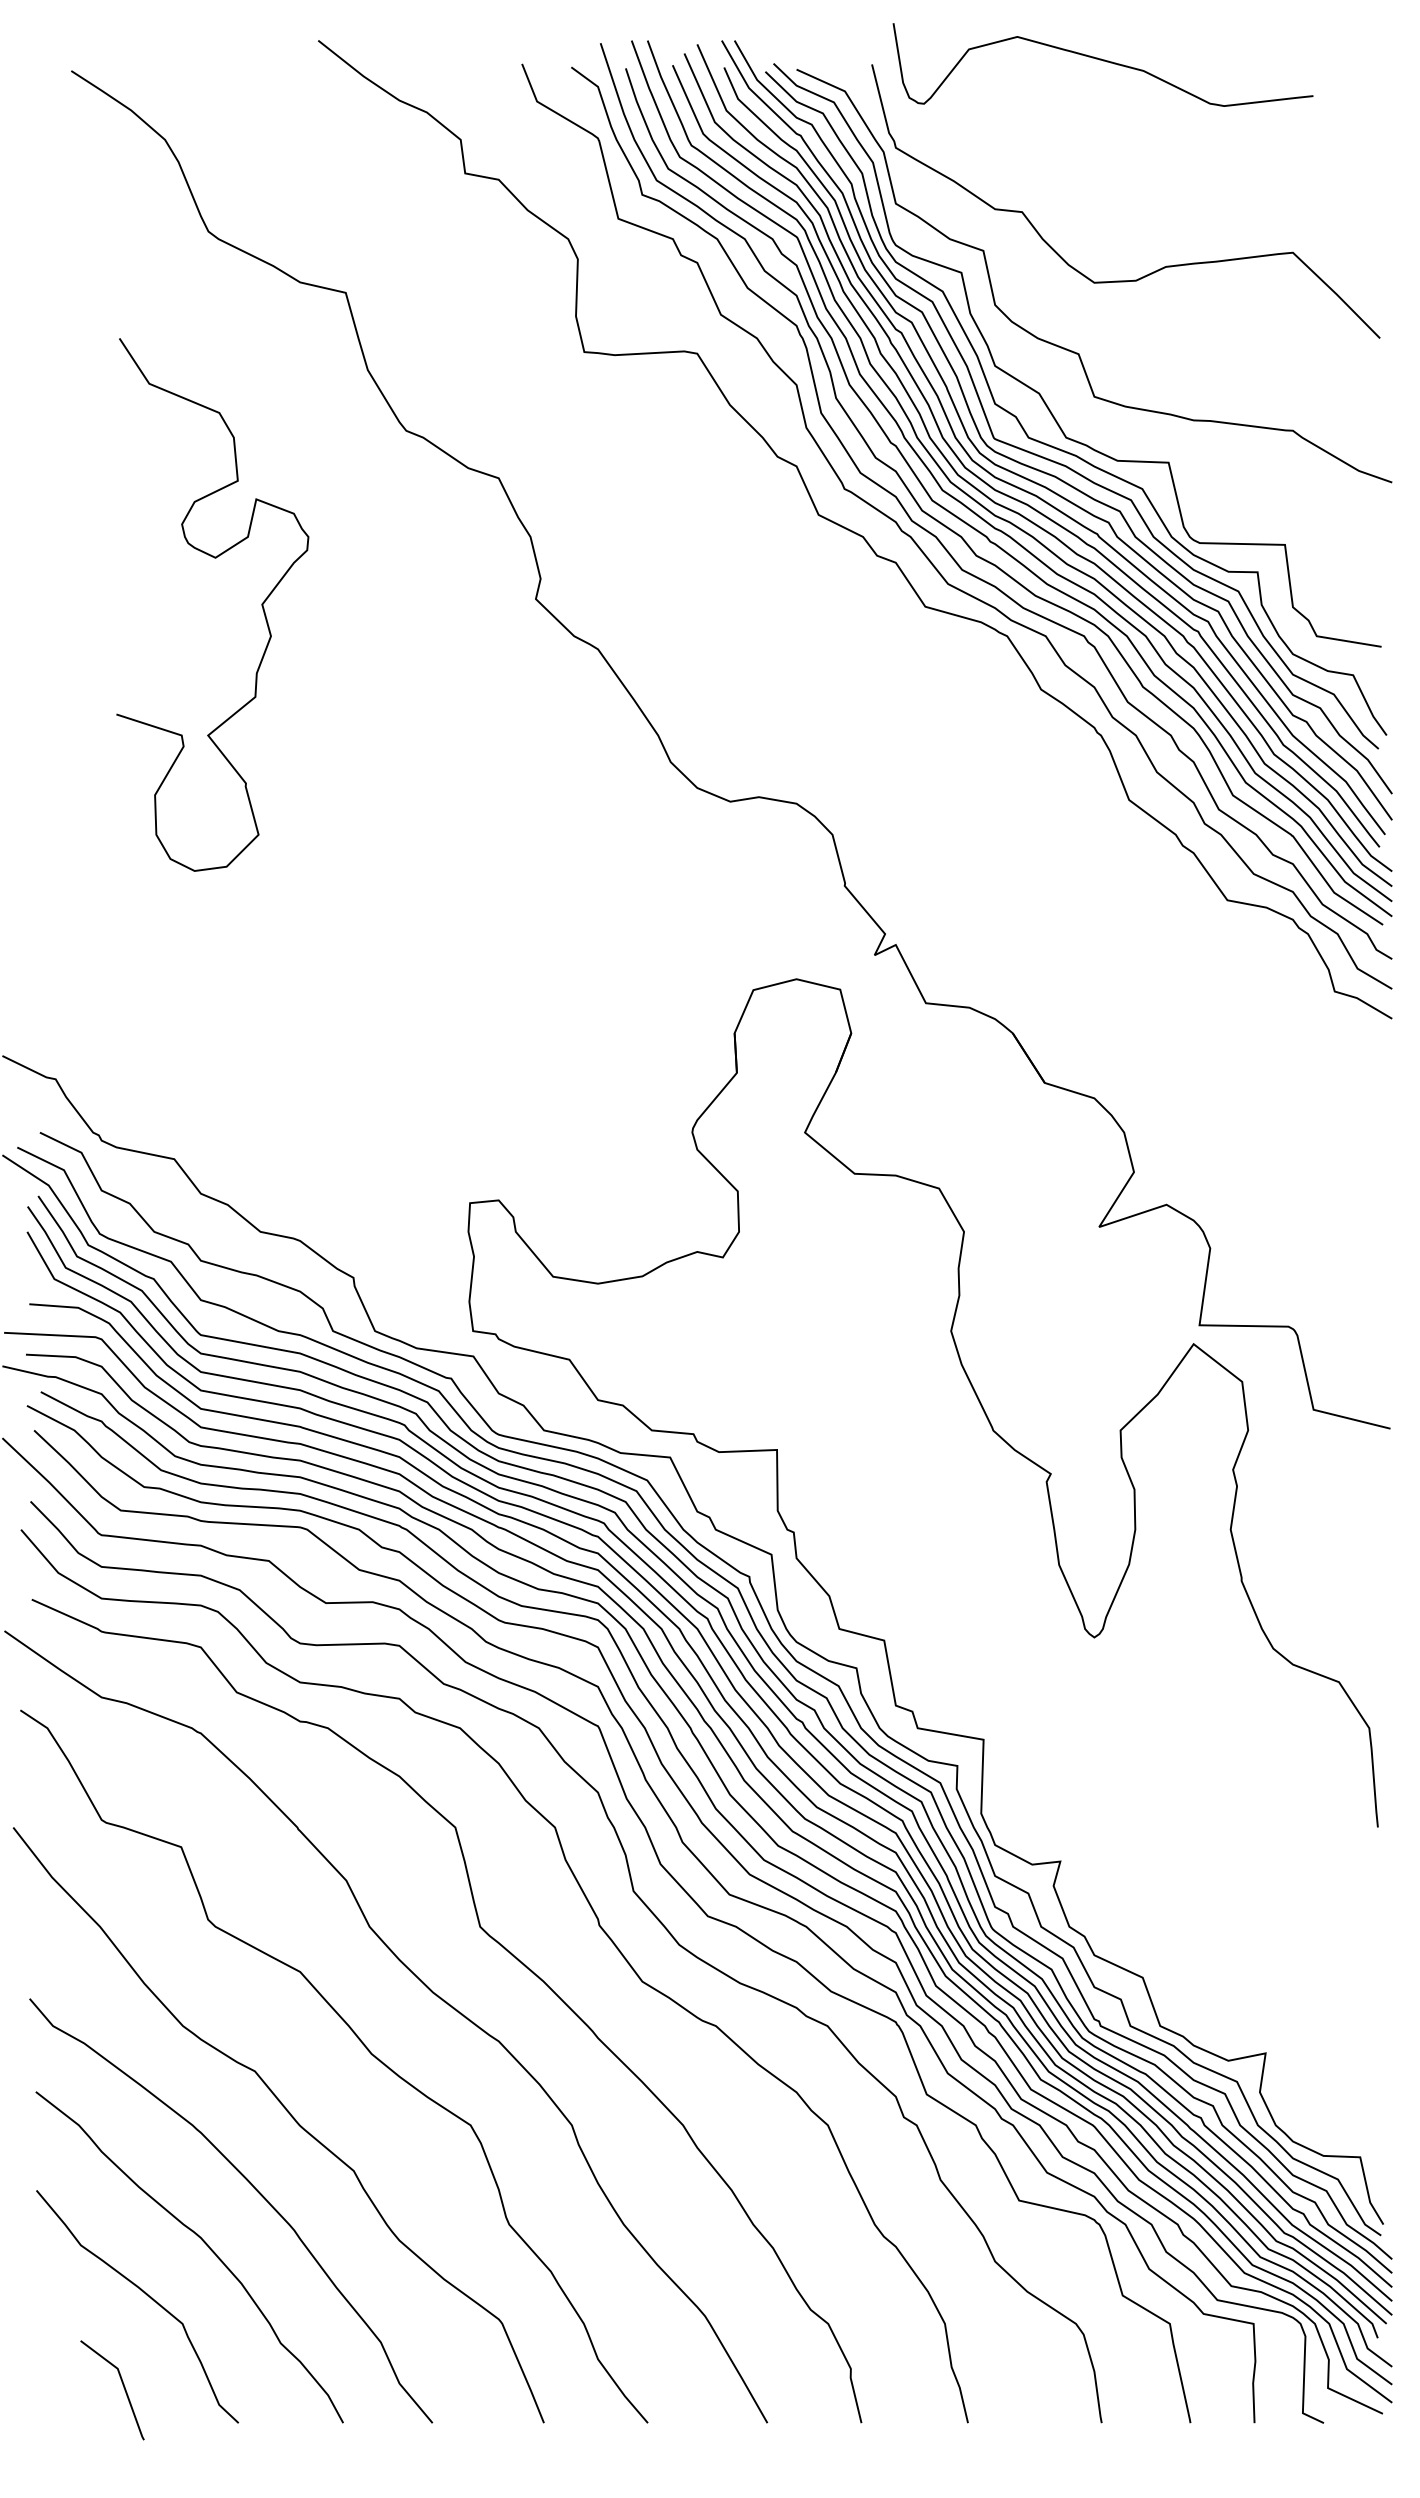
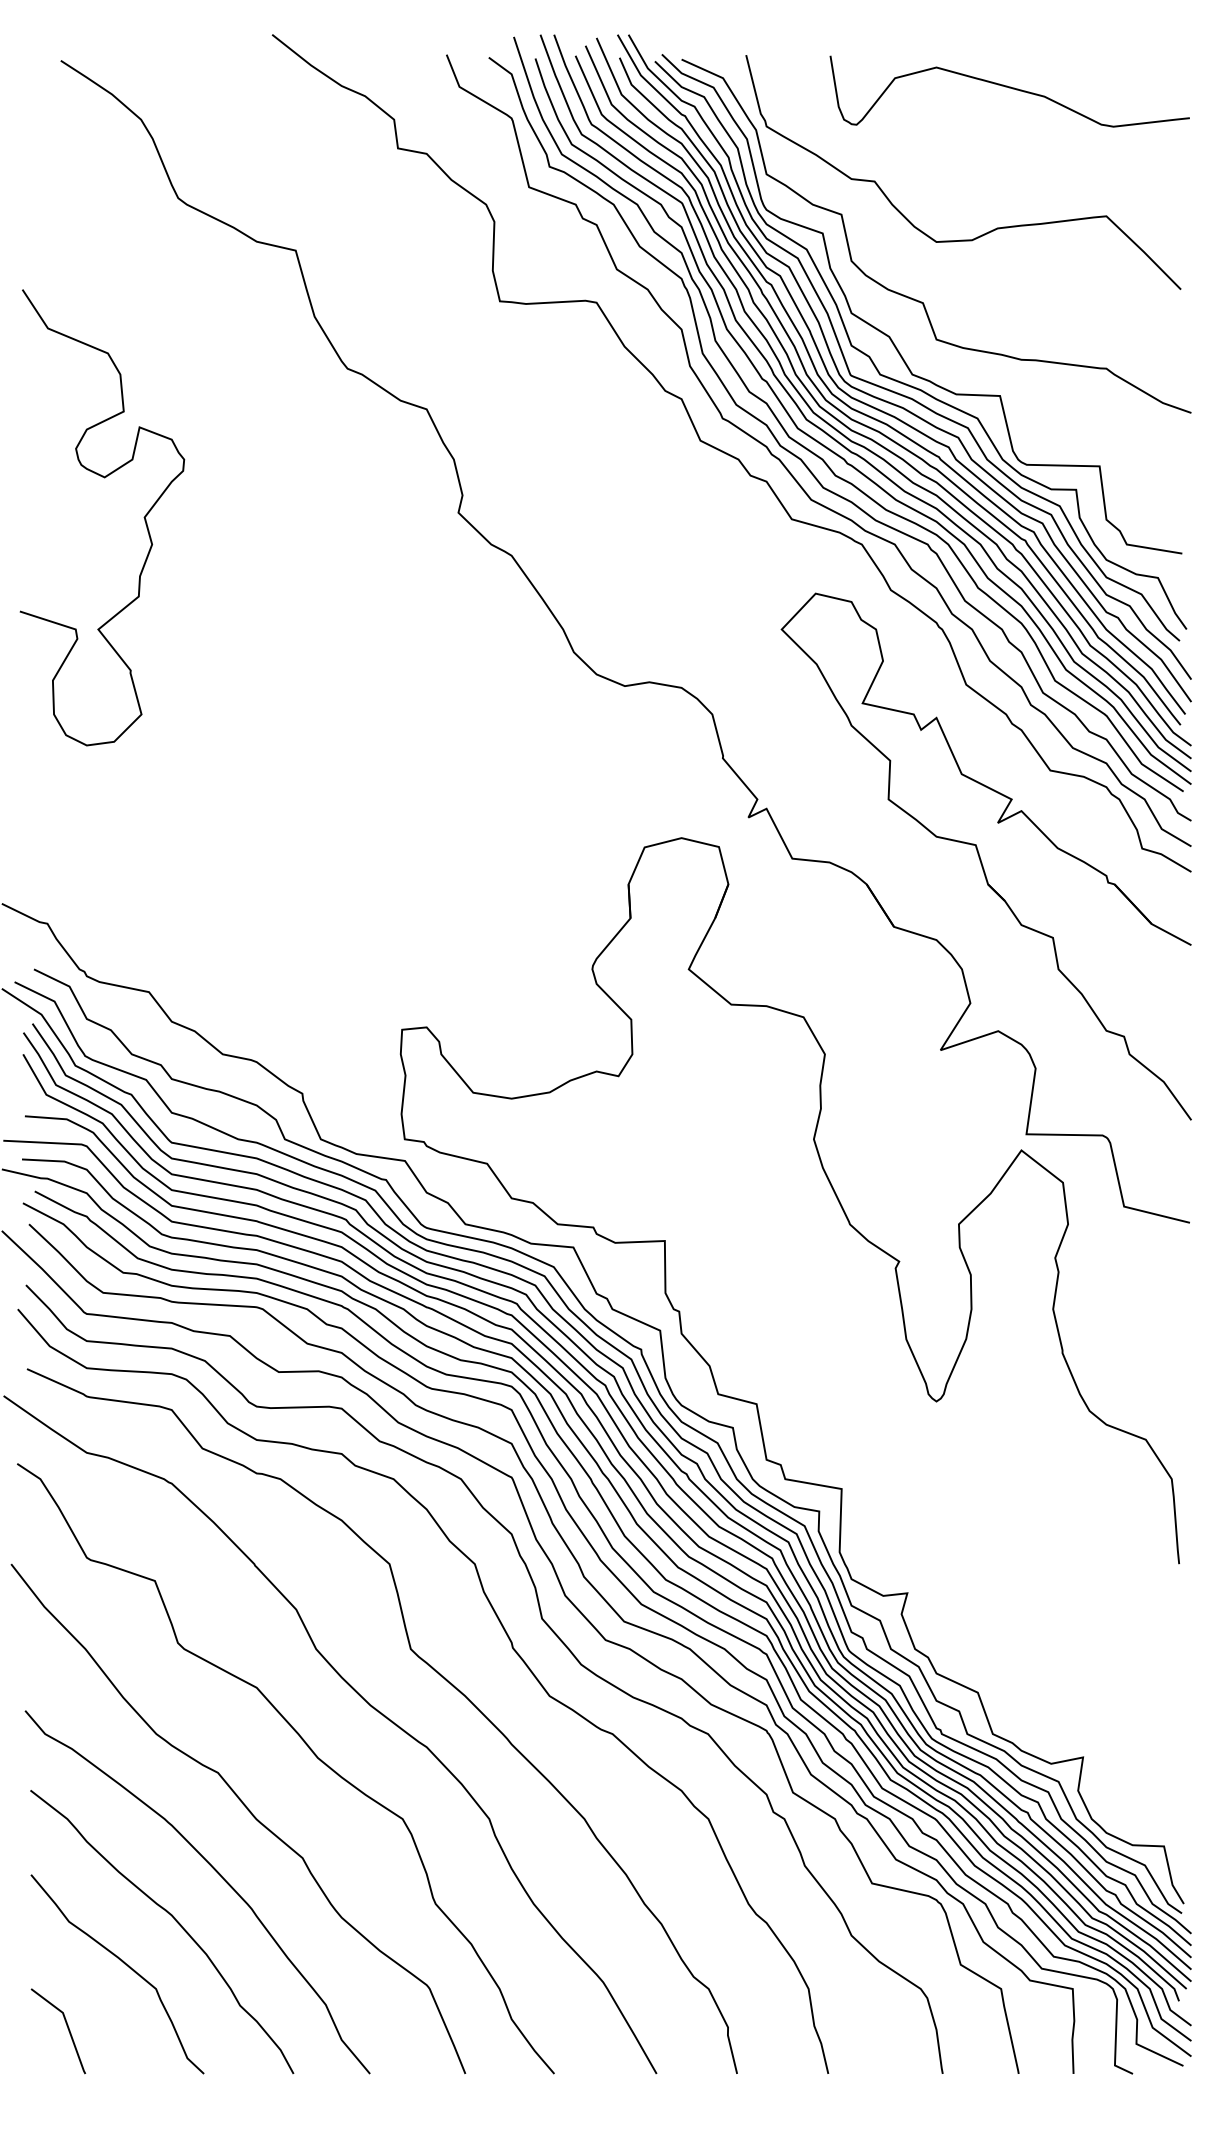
curve: (1103, 61) -> (1010, 88), moved
curve: (214, 558) -> (103, 478), moved
part: (1146, 1003) -> (981, 858), added
line: (122, 2385) -> (66, 2027), moved

